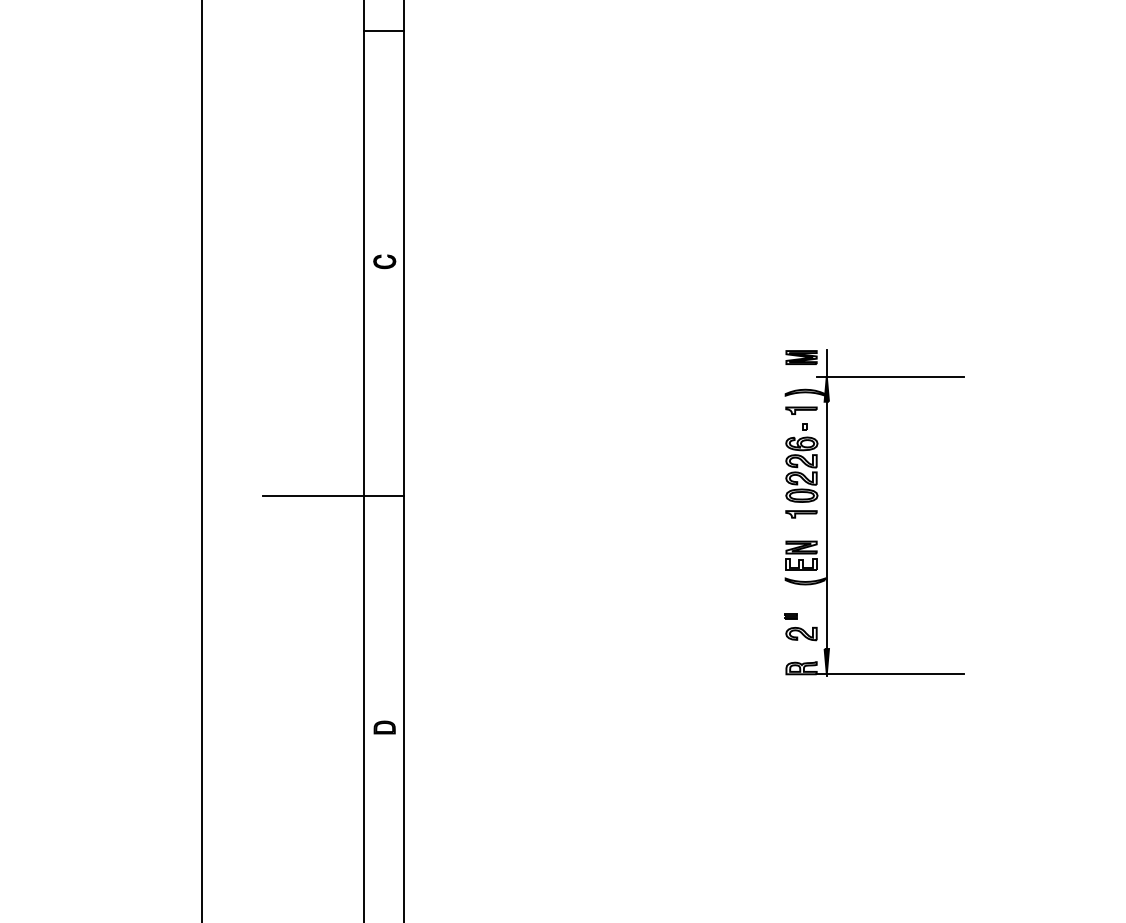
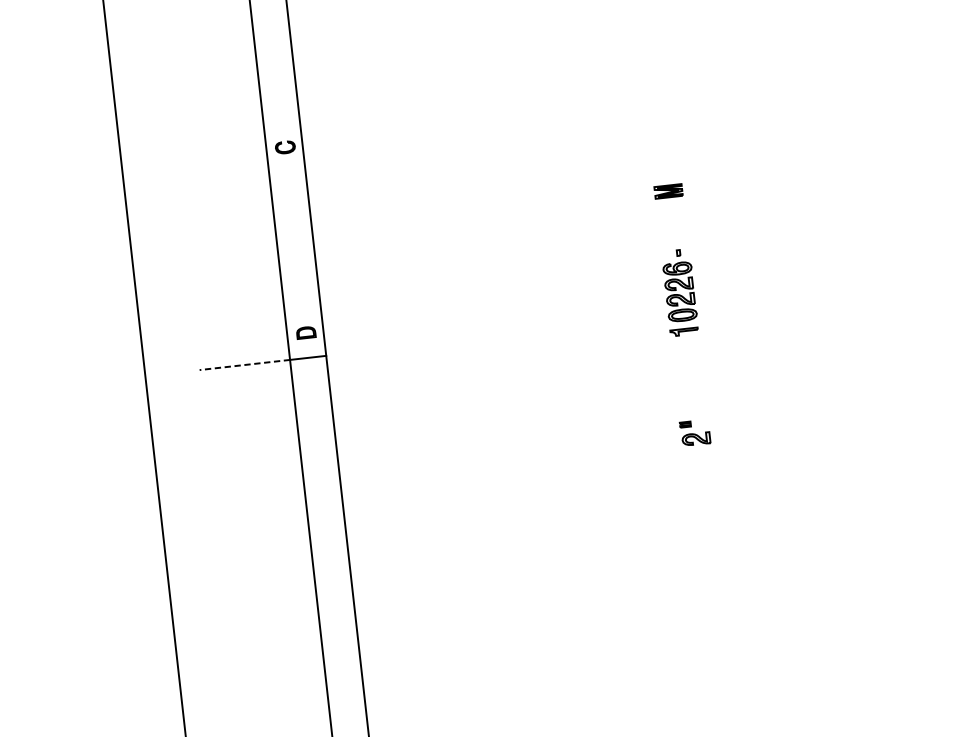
line: (312, 496) -> (244, 365), solid -> dashed
part: (827, 512) -> (707, 327), removed
part: (384, 727) -> (305, 332), moved

